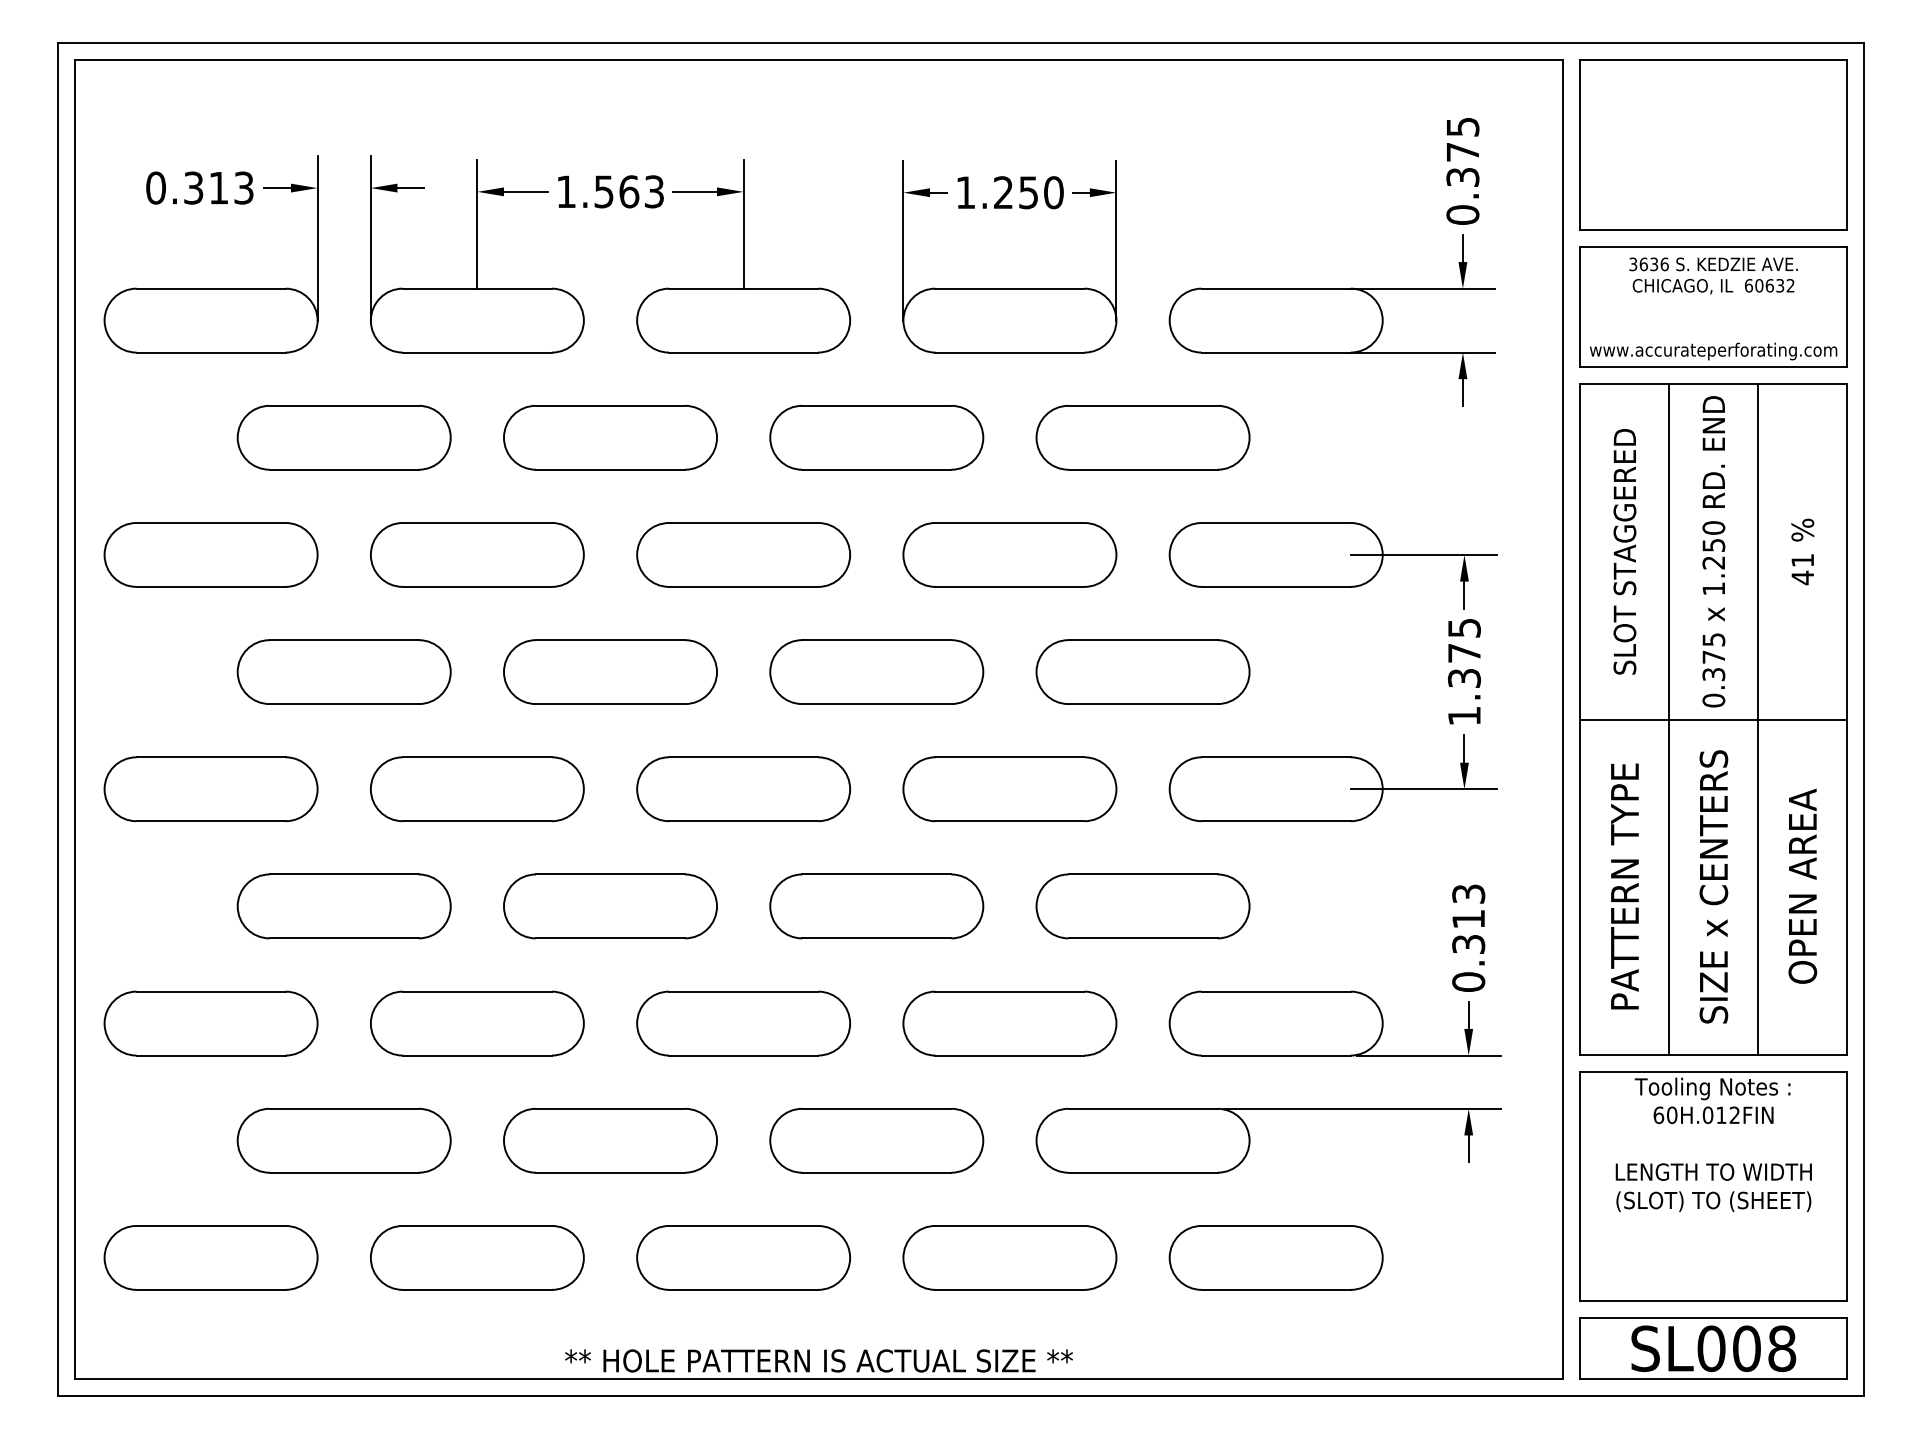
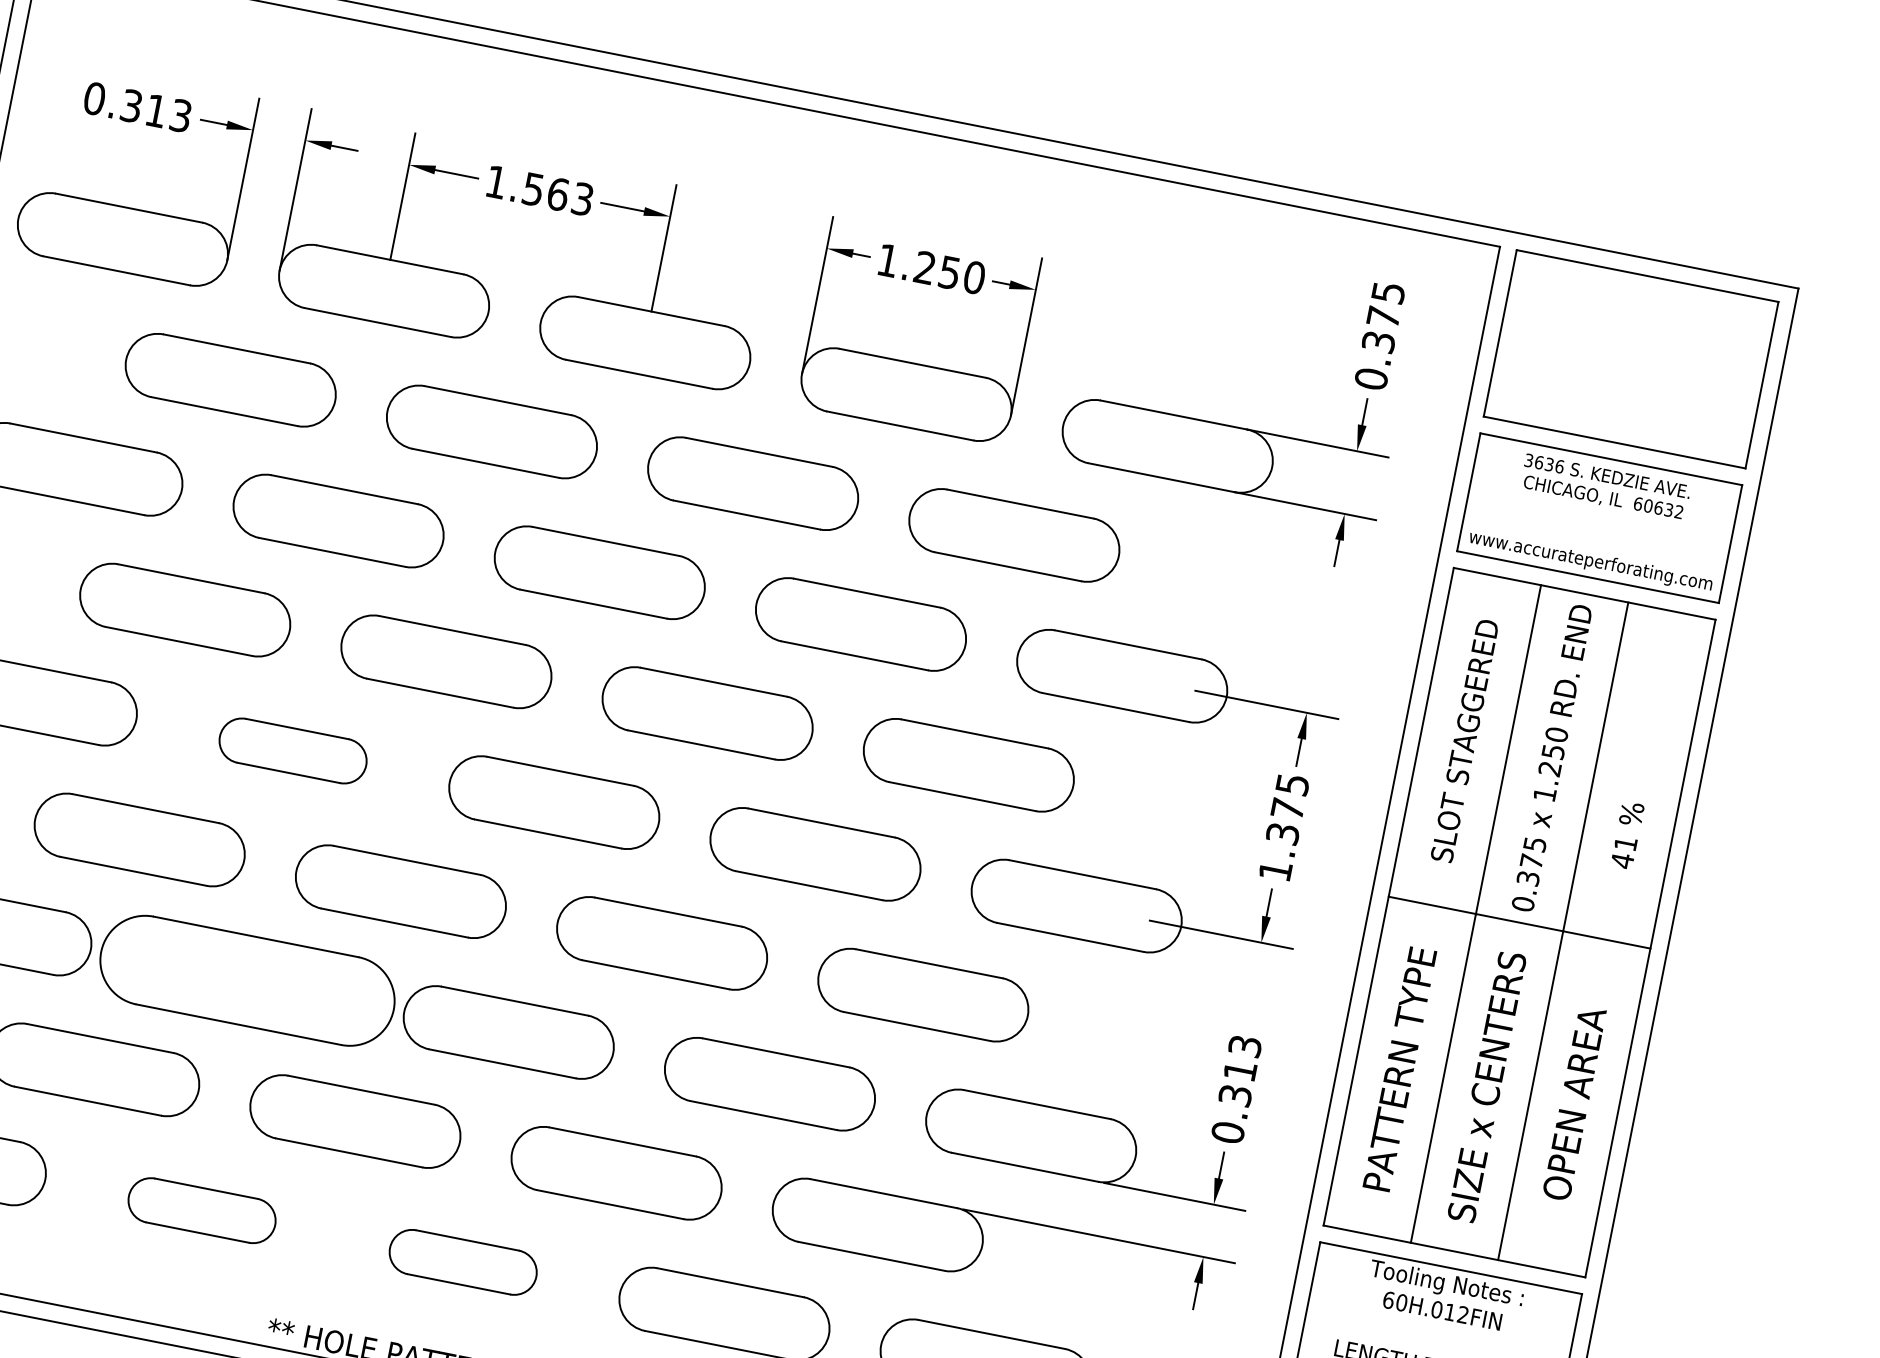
text: (1802, 551) -> (1627, 834), moved
part: (477, 789) -> (293, 751), size x0.7
part: (477, 1023) -> (247, 980), size x1.4
part: (477, 1257) -> (202, 1210), size x0.7
part: (743, 1257) -> (463, 1261), size x0.7

